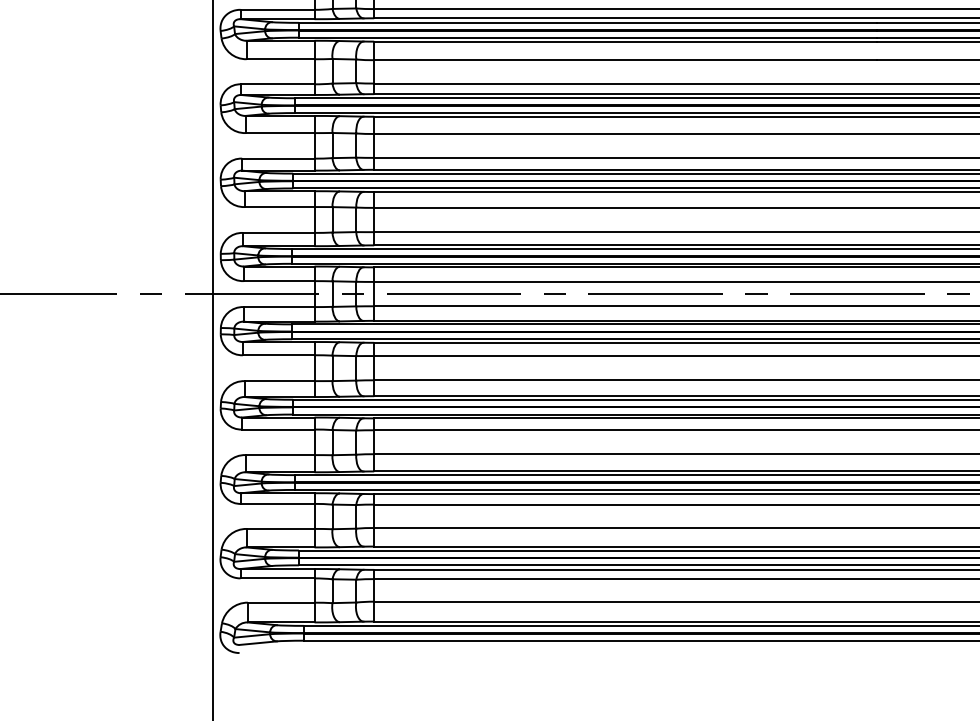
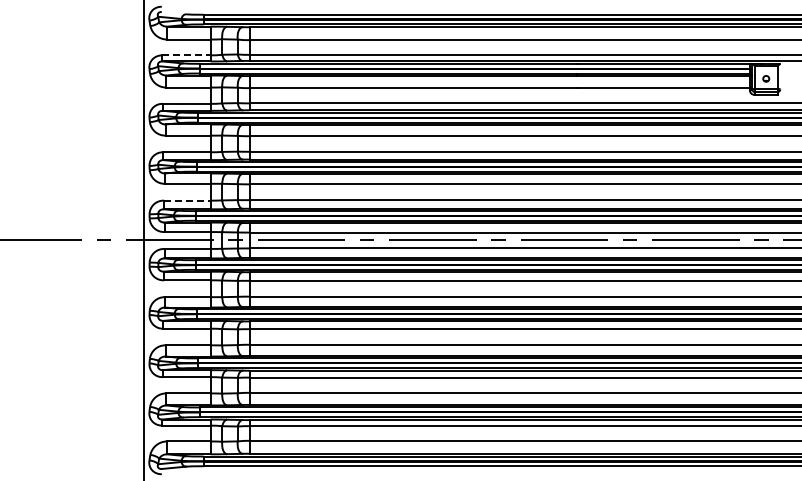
line: (279, 10) -> (187, 55), solid -> dashed
line: (279, 232) -> (187, 200), solid -> dashed

